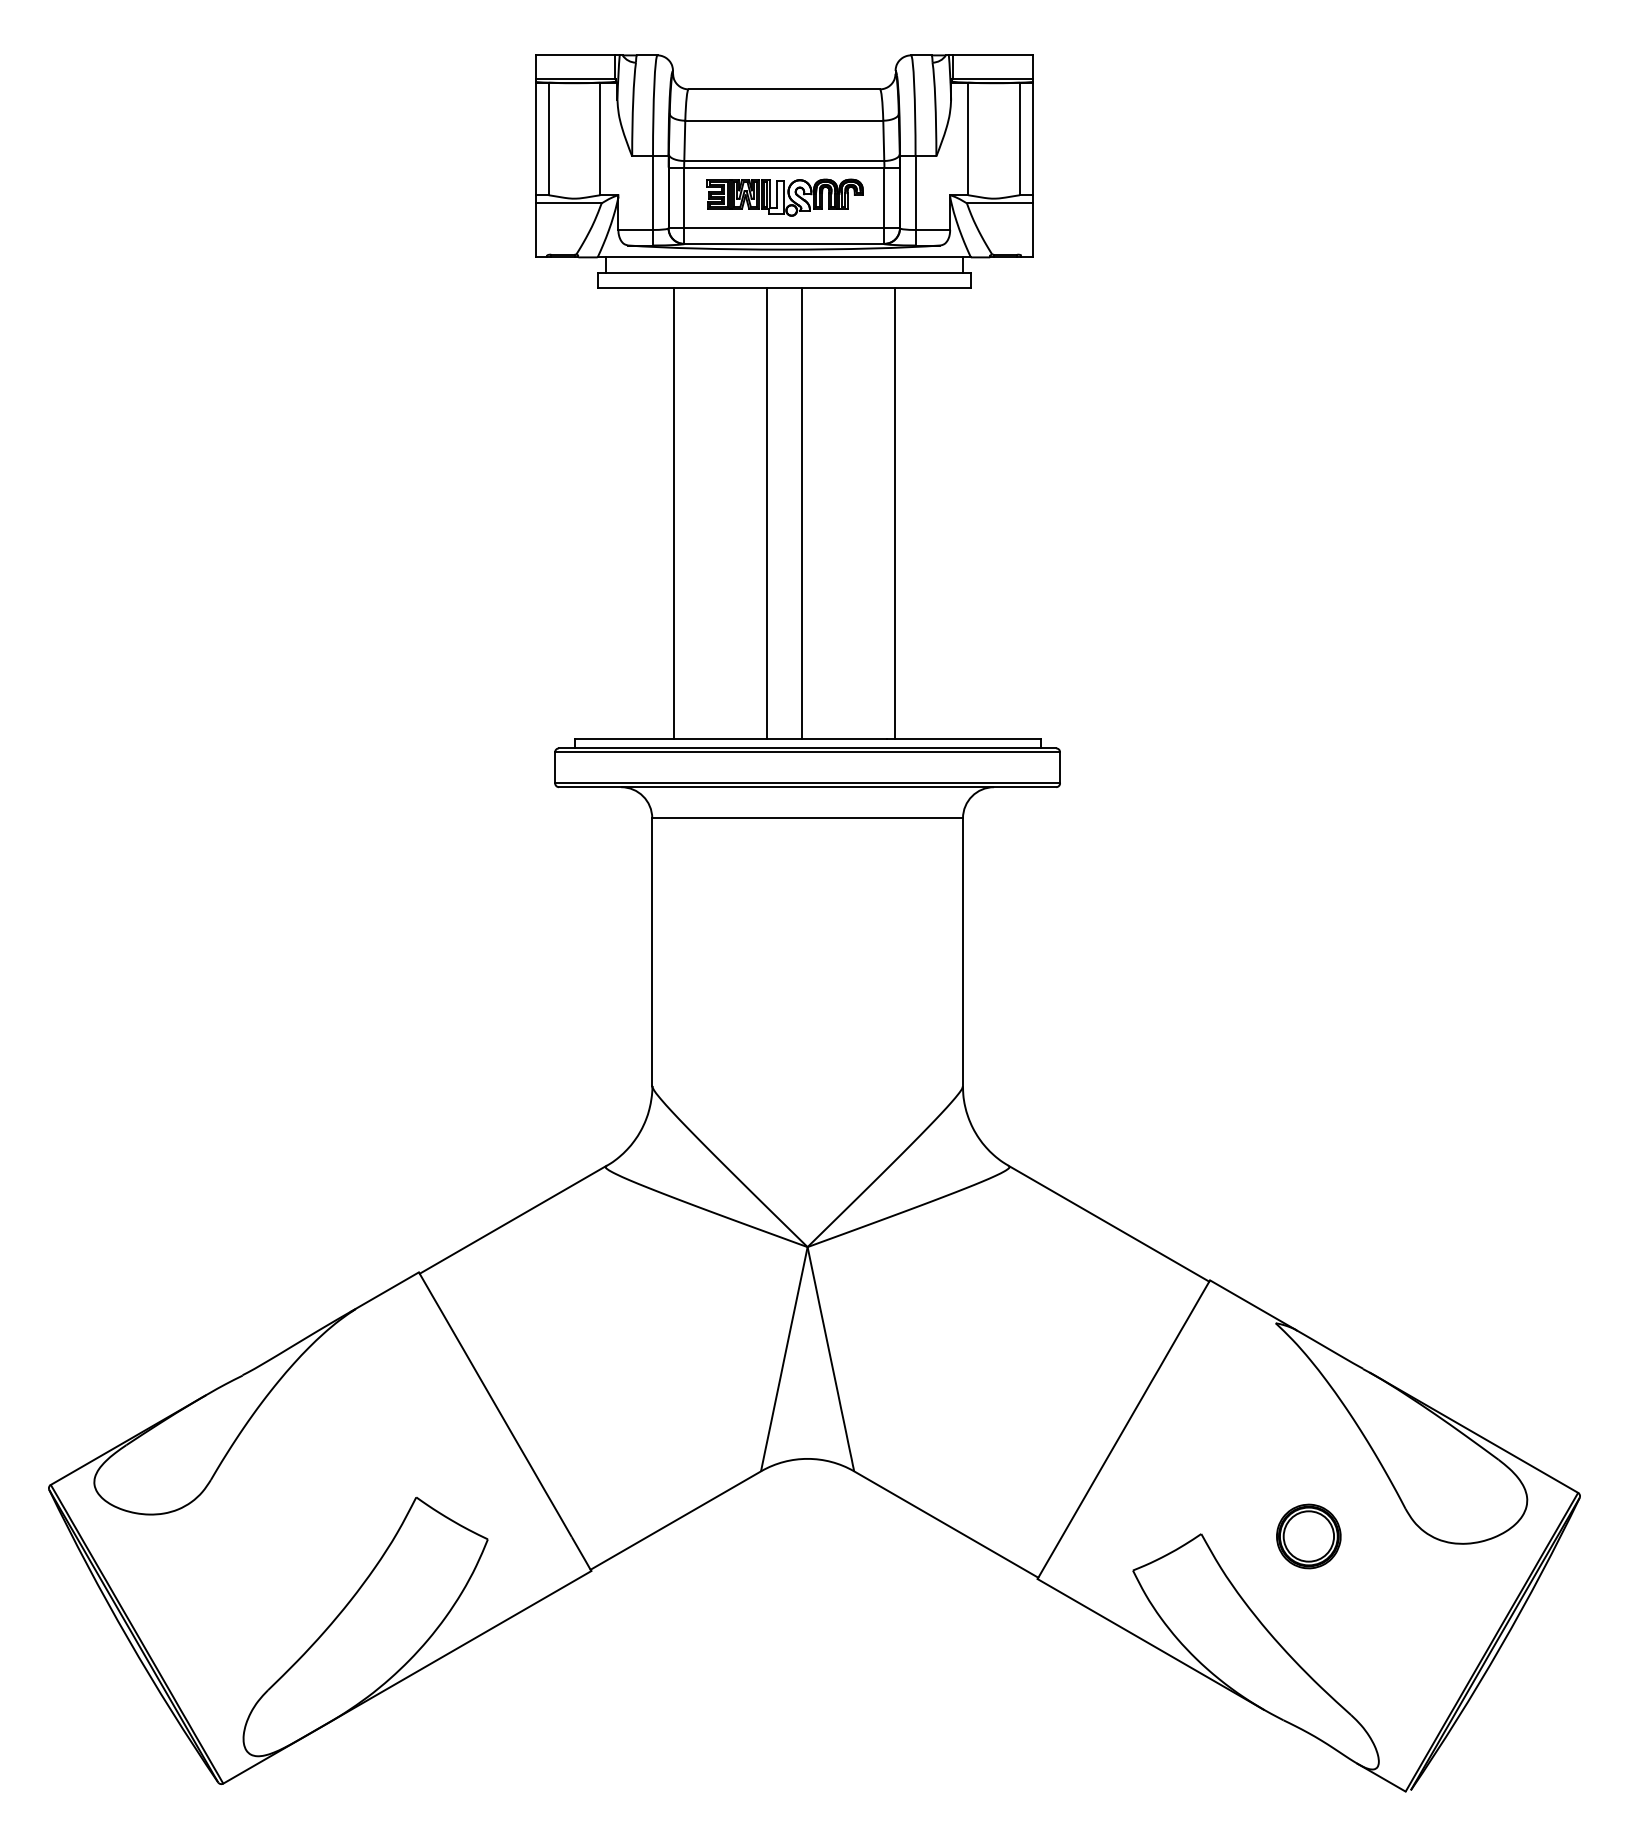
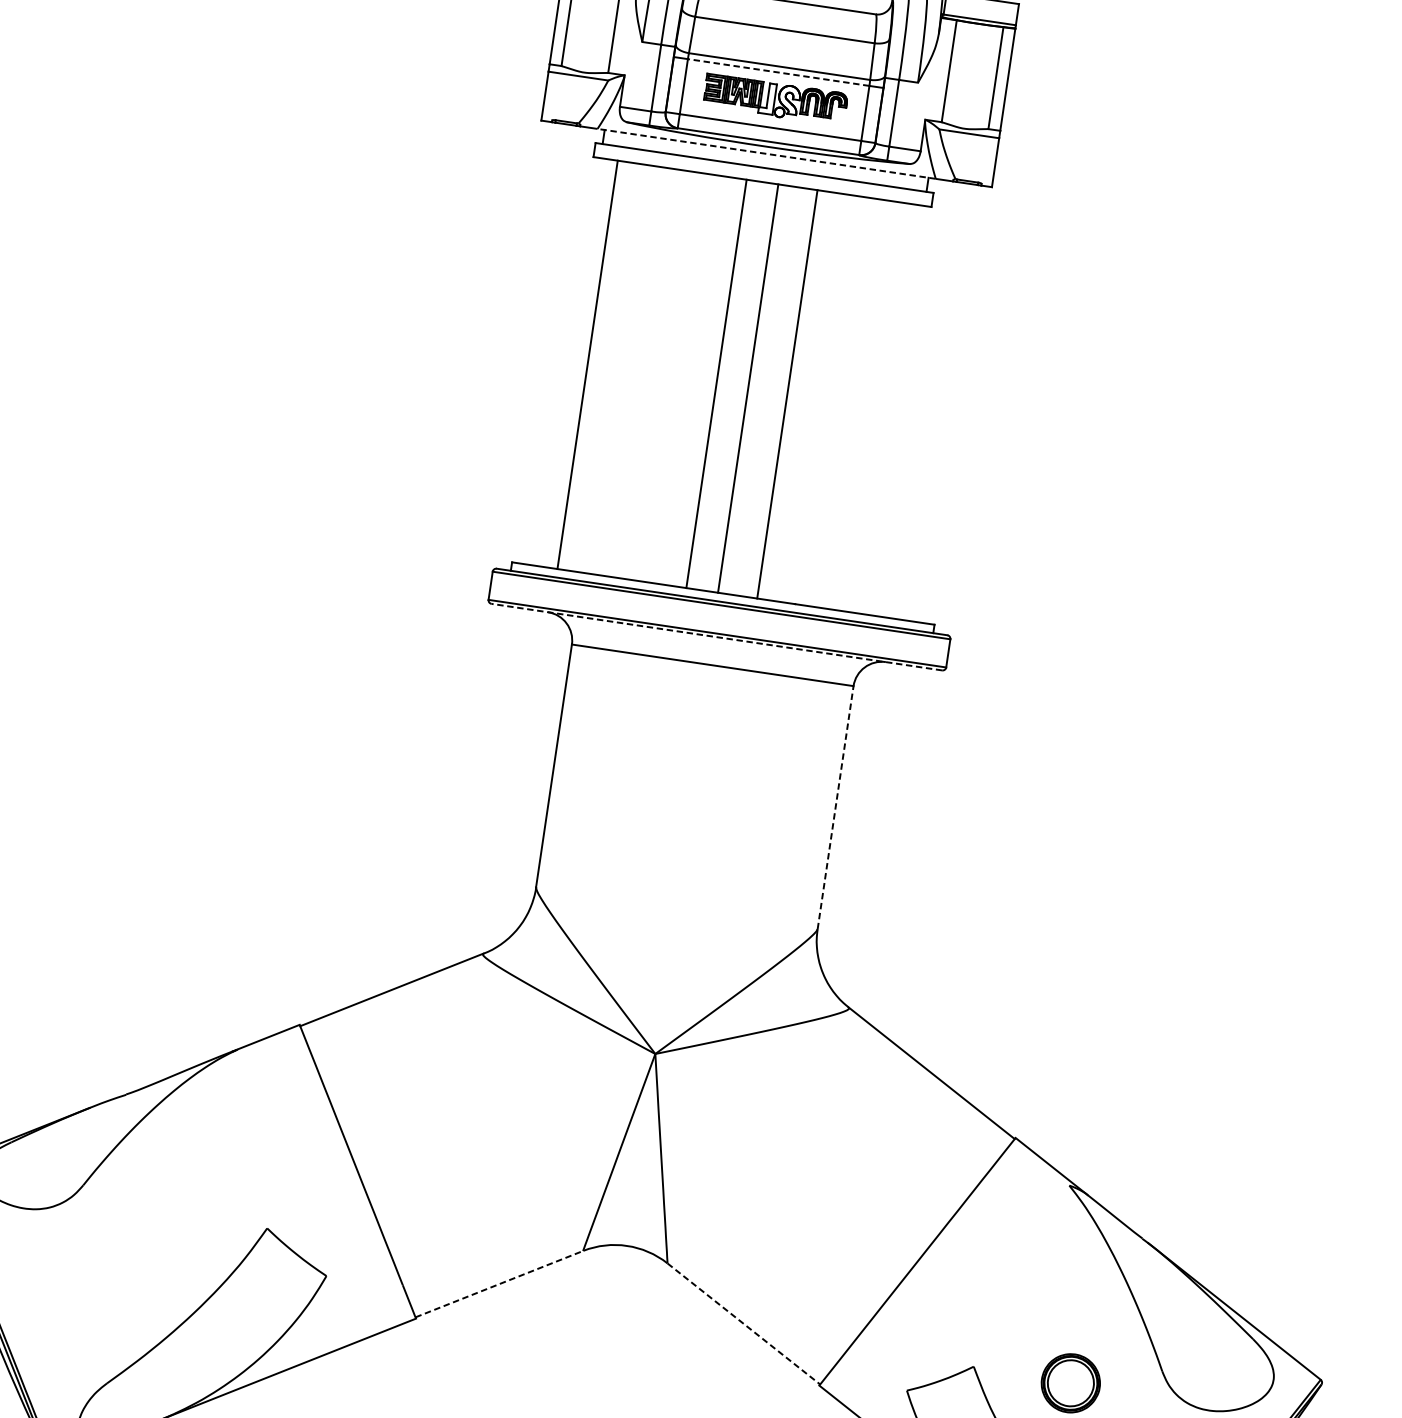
line: (783, 167) -> (777, 72), solid -> dashed
line: (784, 257) -> (766, 154), solid -> dashed
line: (673, 513) -> (587, 364), moved
line: (895, 513) -> (787, 394), moved
line: (807, 787) -> (716, 637), solid -> dashed
line: (963, 951) -> (836, 806), solid -> dashed
line: (676, 1520) -> (499, 1284), solid -> dashed
line: (946, 1524) -> (744, 1323), solid -> dashed

